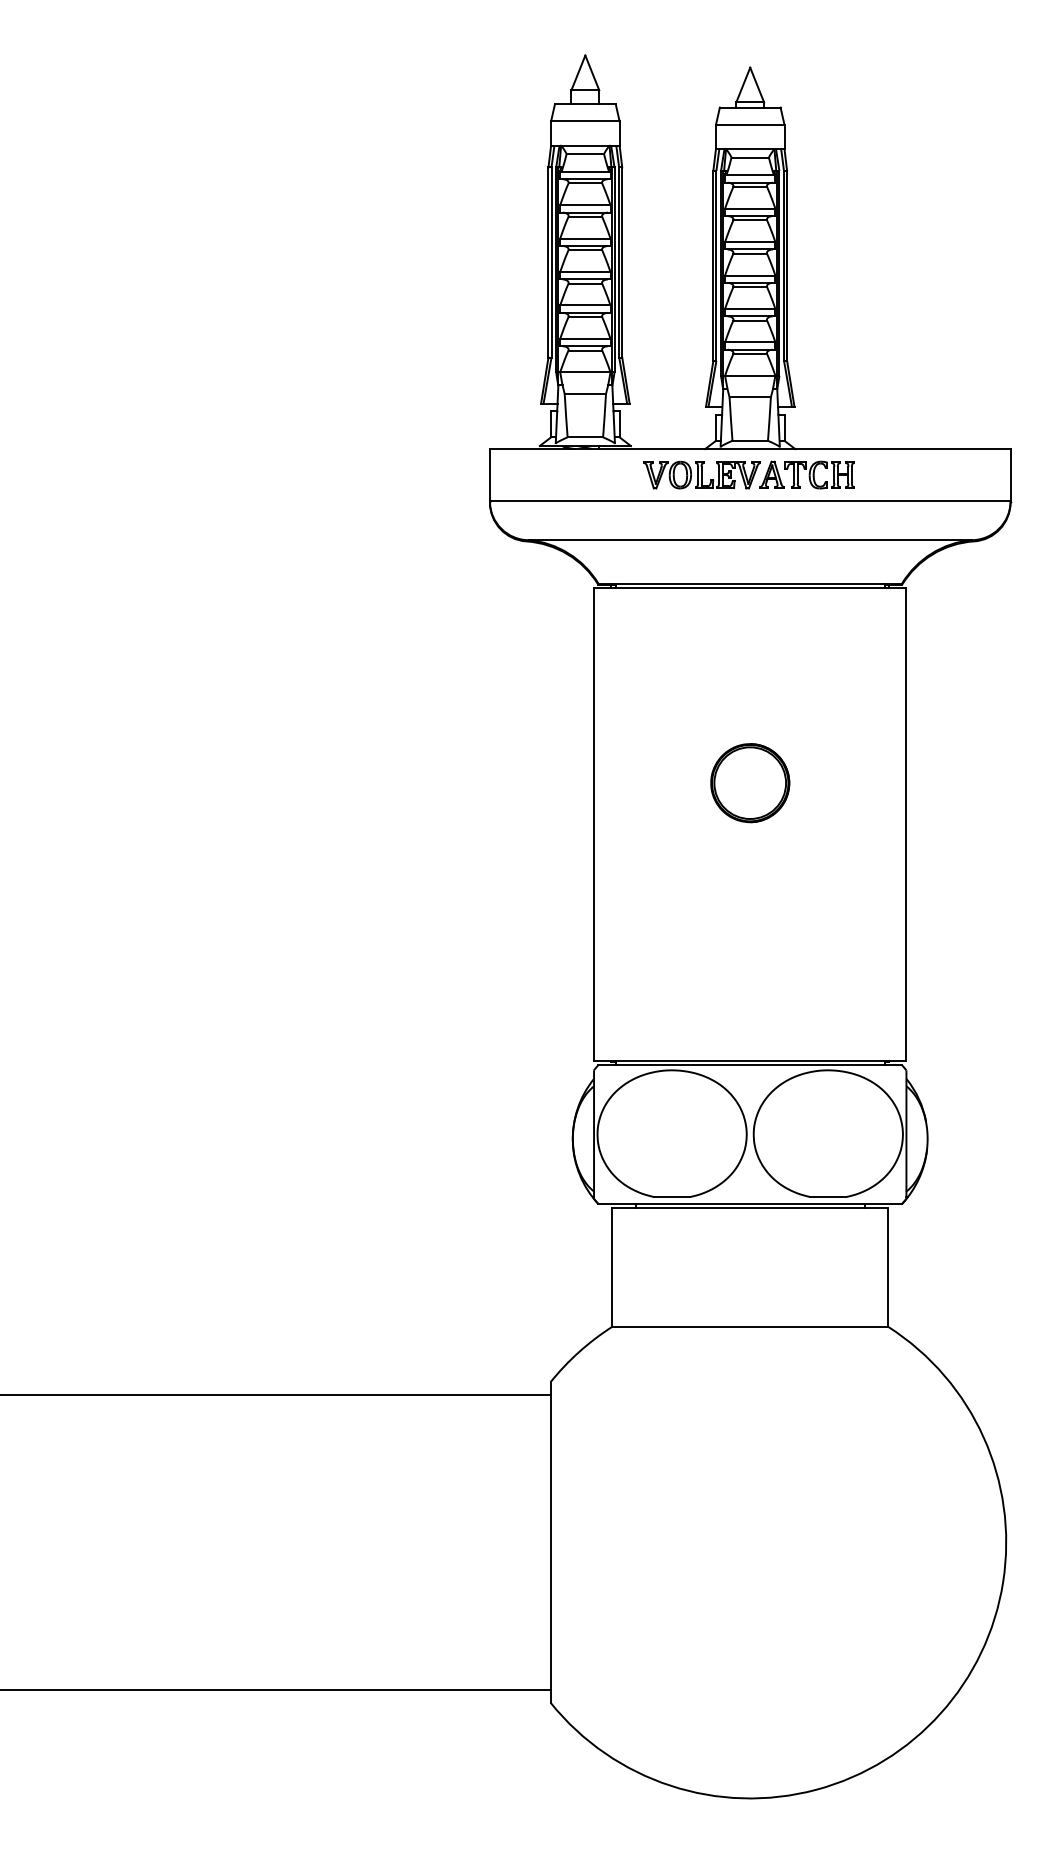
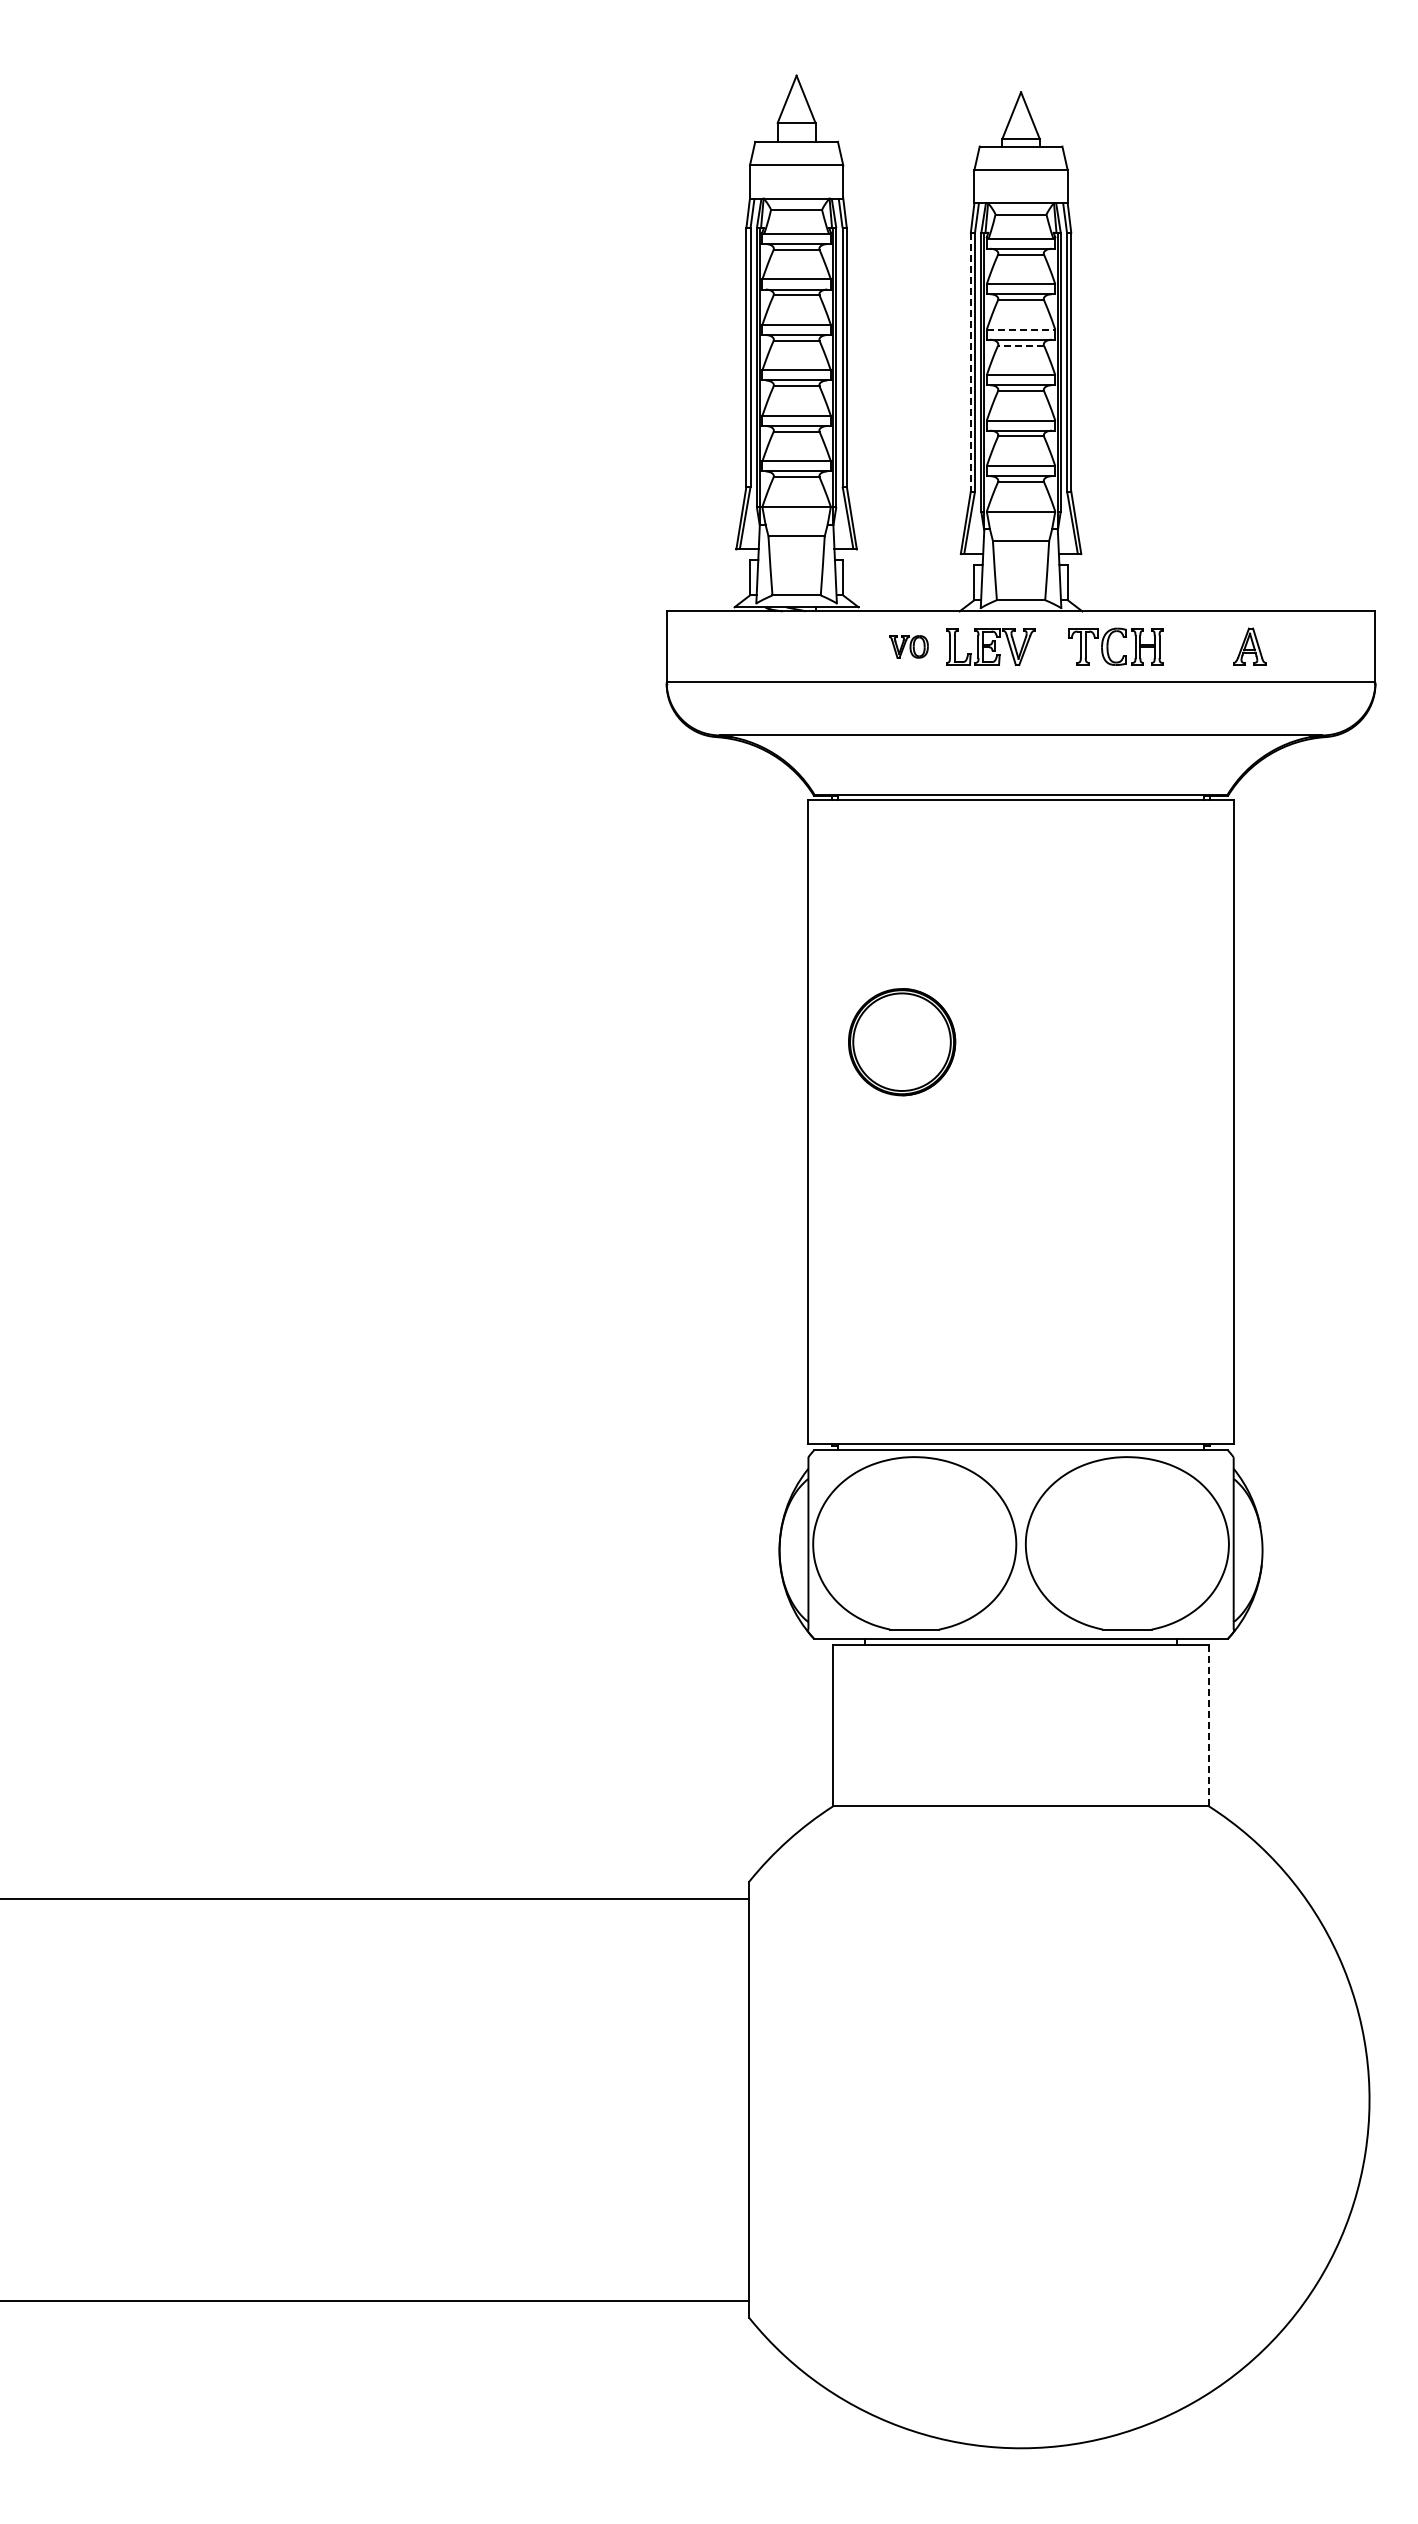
line: (750, 241) -> (1021, 329), solid -> dashed
line: (750, 253) -> (1021, 345), solid -> dashed
line: (713, 266) -> (970, 362), solid -> dashed
part: (667, 474) -> (908, 646), size x0.6
part: (771, 474) -> (1249, 646), moved
part: (750, 783) -> (902, 1042), moved
line: (887, 1267) -> (1208, 1725), solid -> dashed

